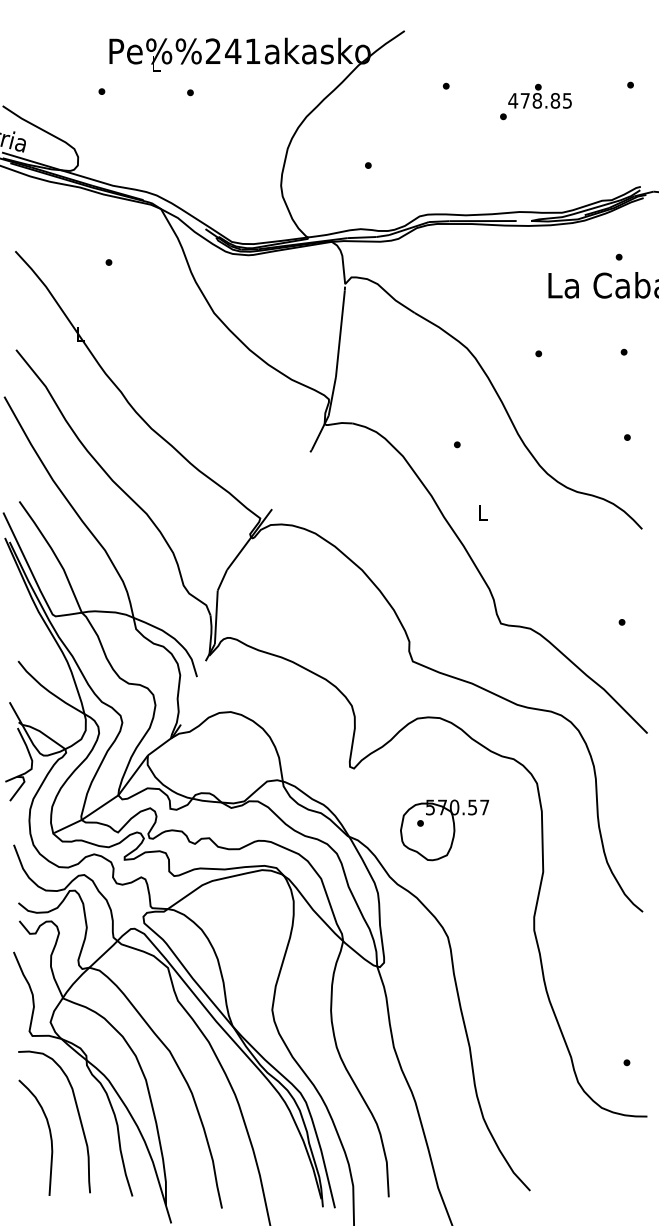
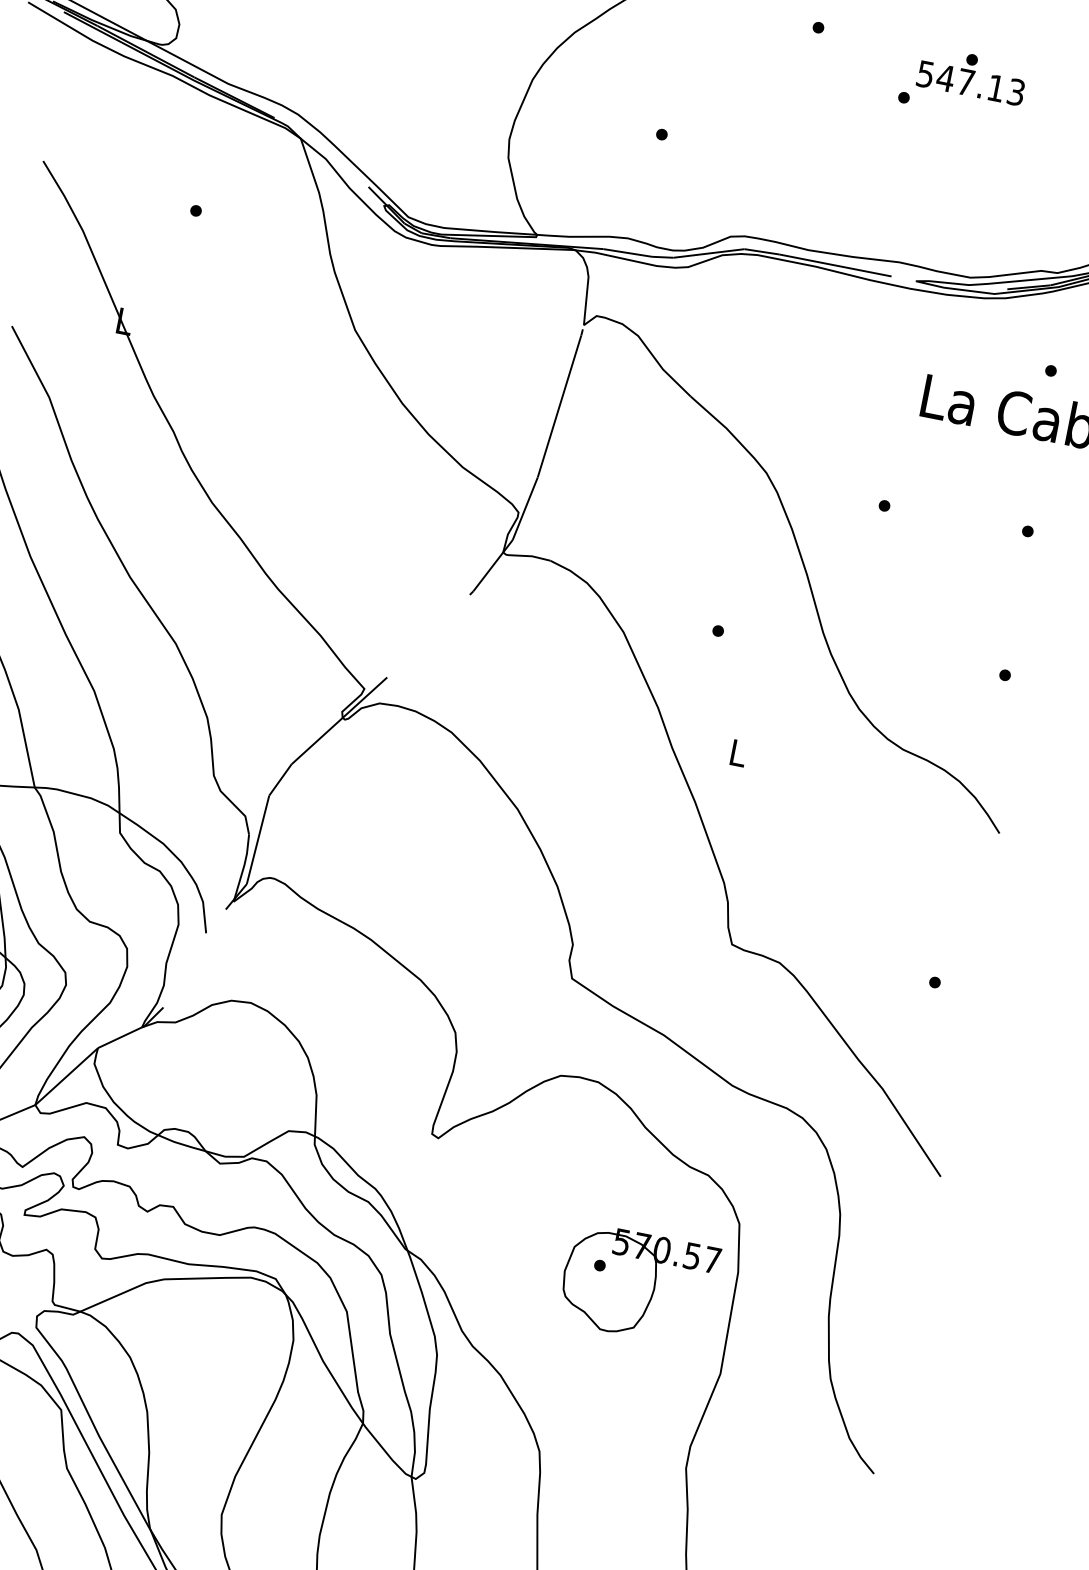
text: (539, 100) -> (969, 82), 478.85 -> 547.13
part: (444, 830) -> (637, 1285), moved

